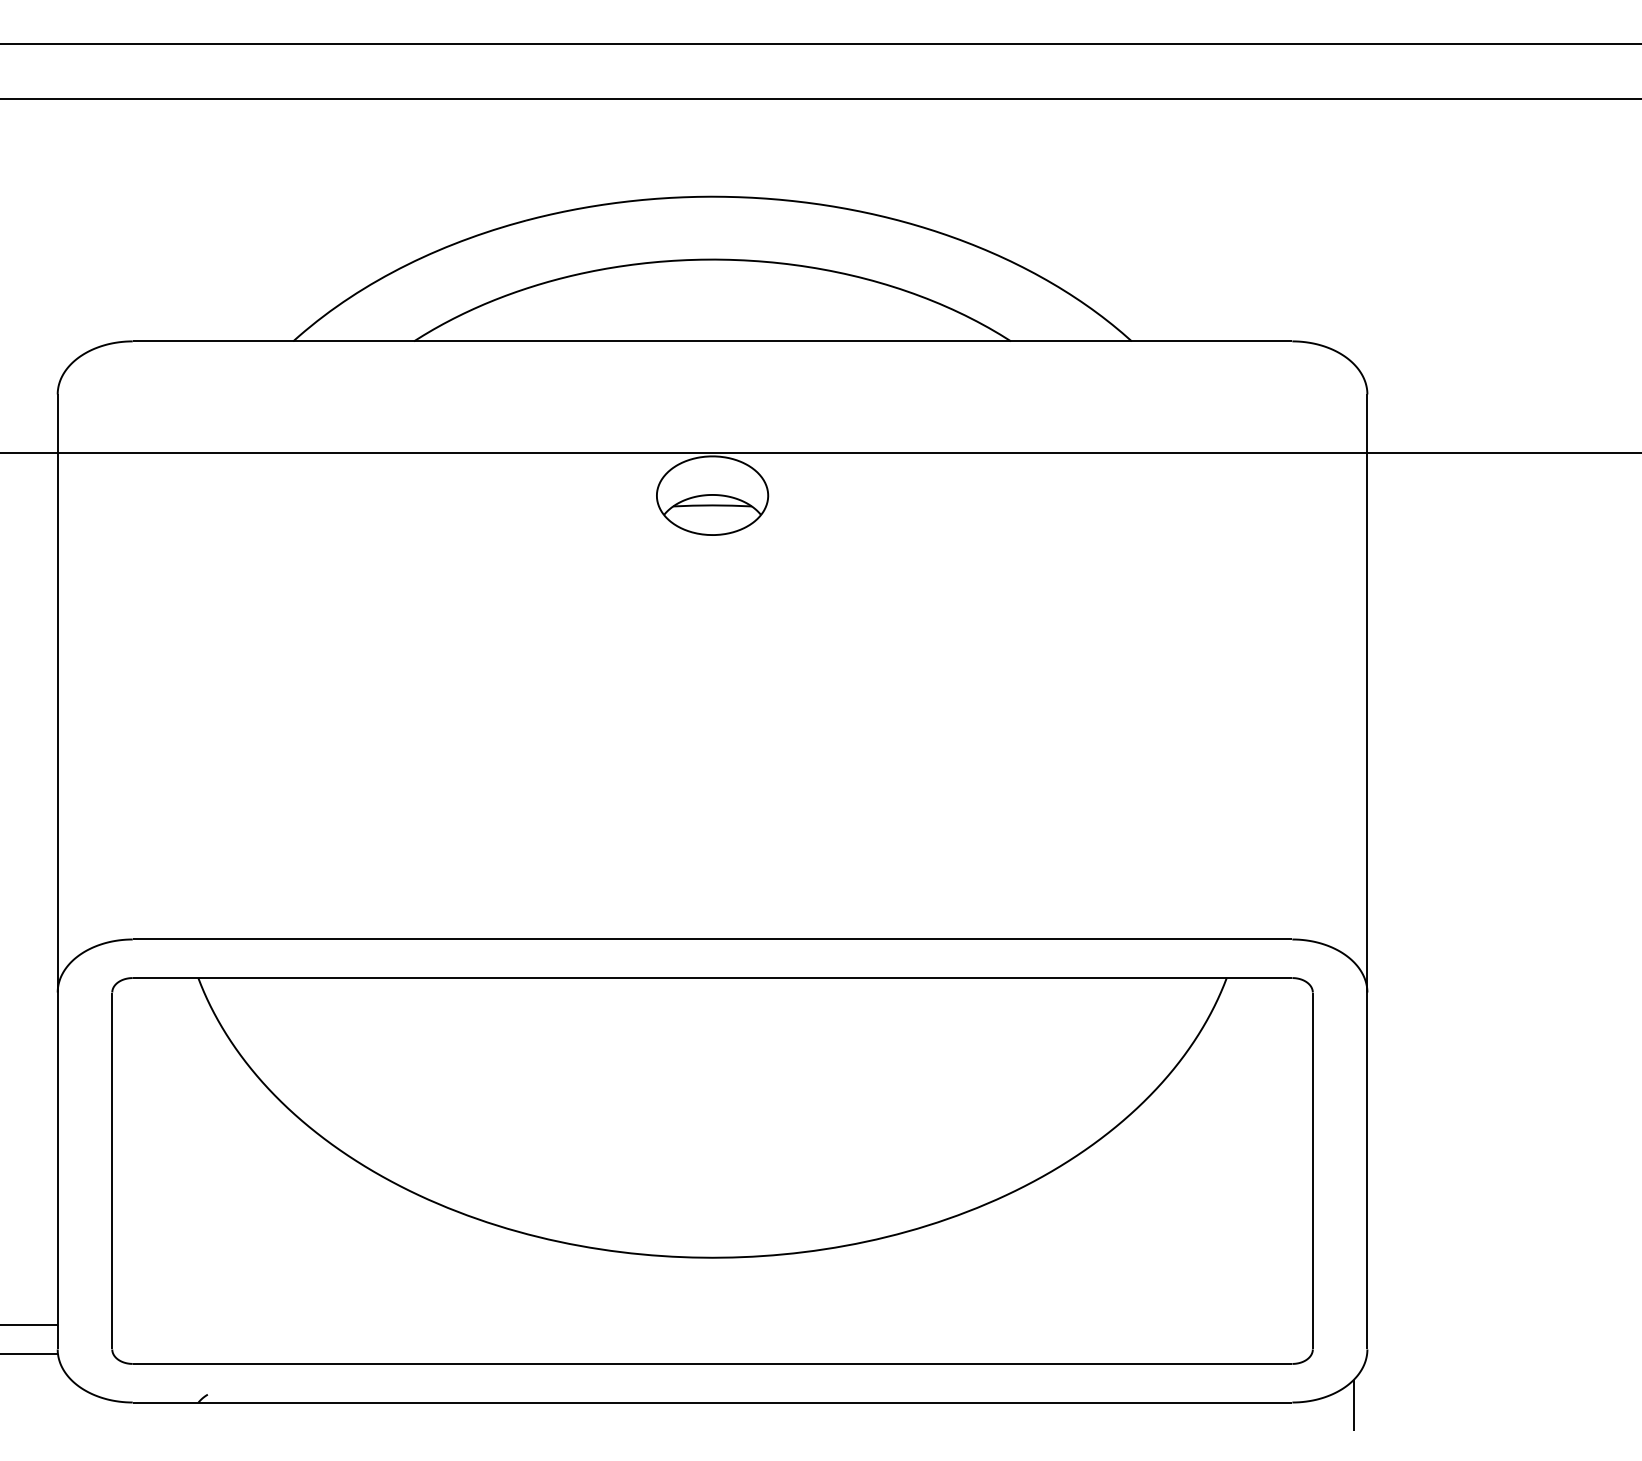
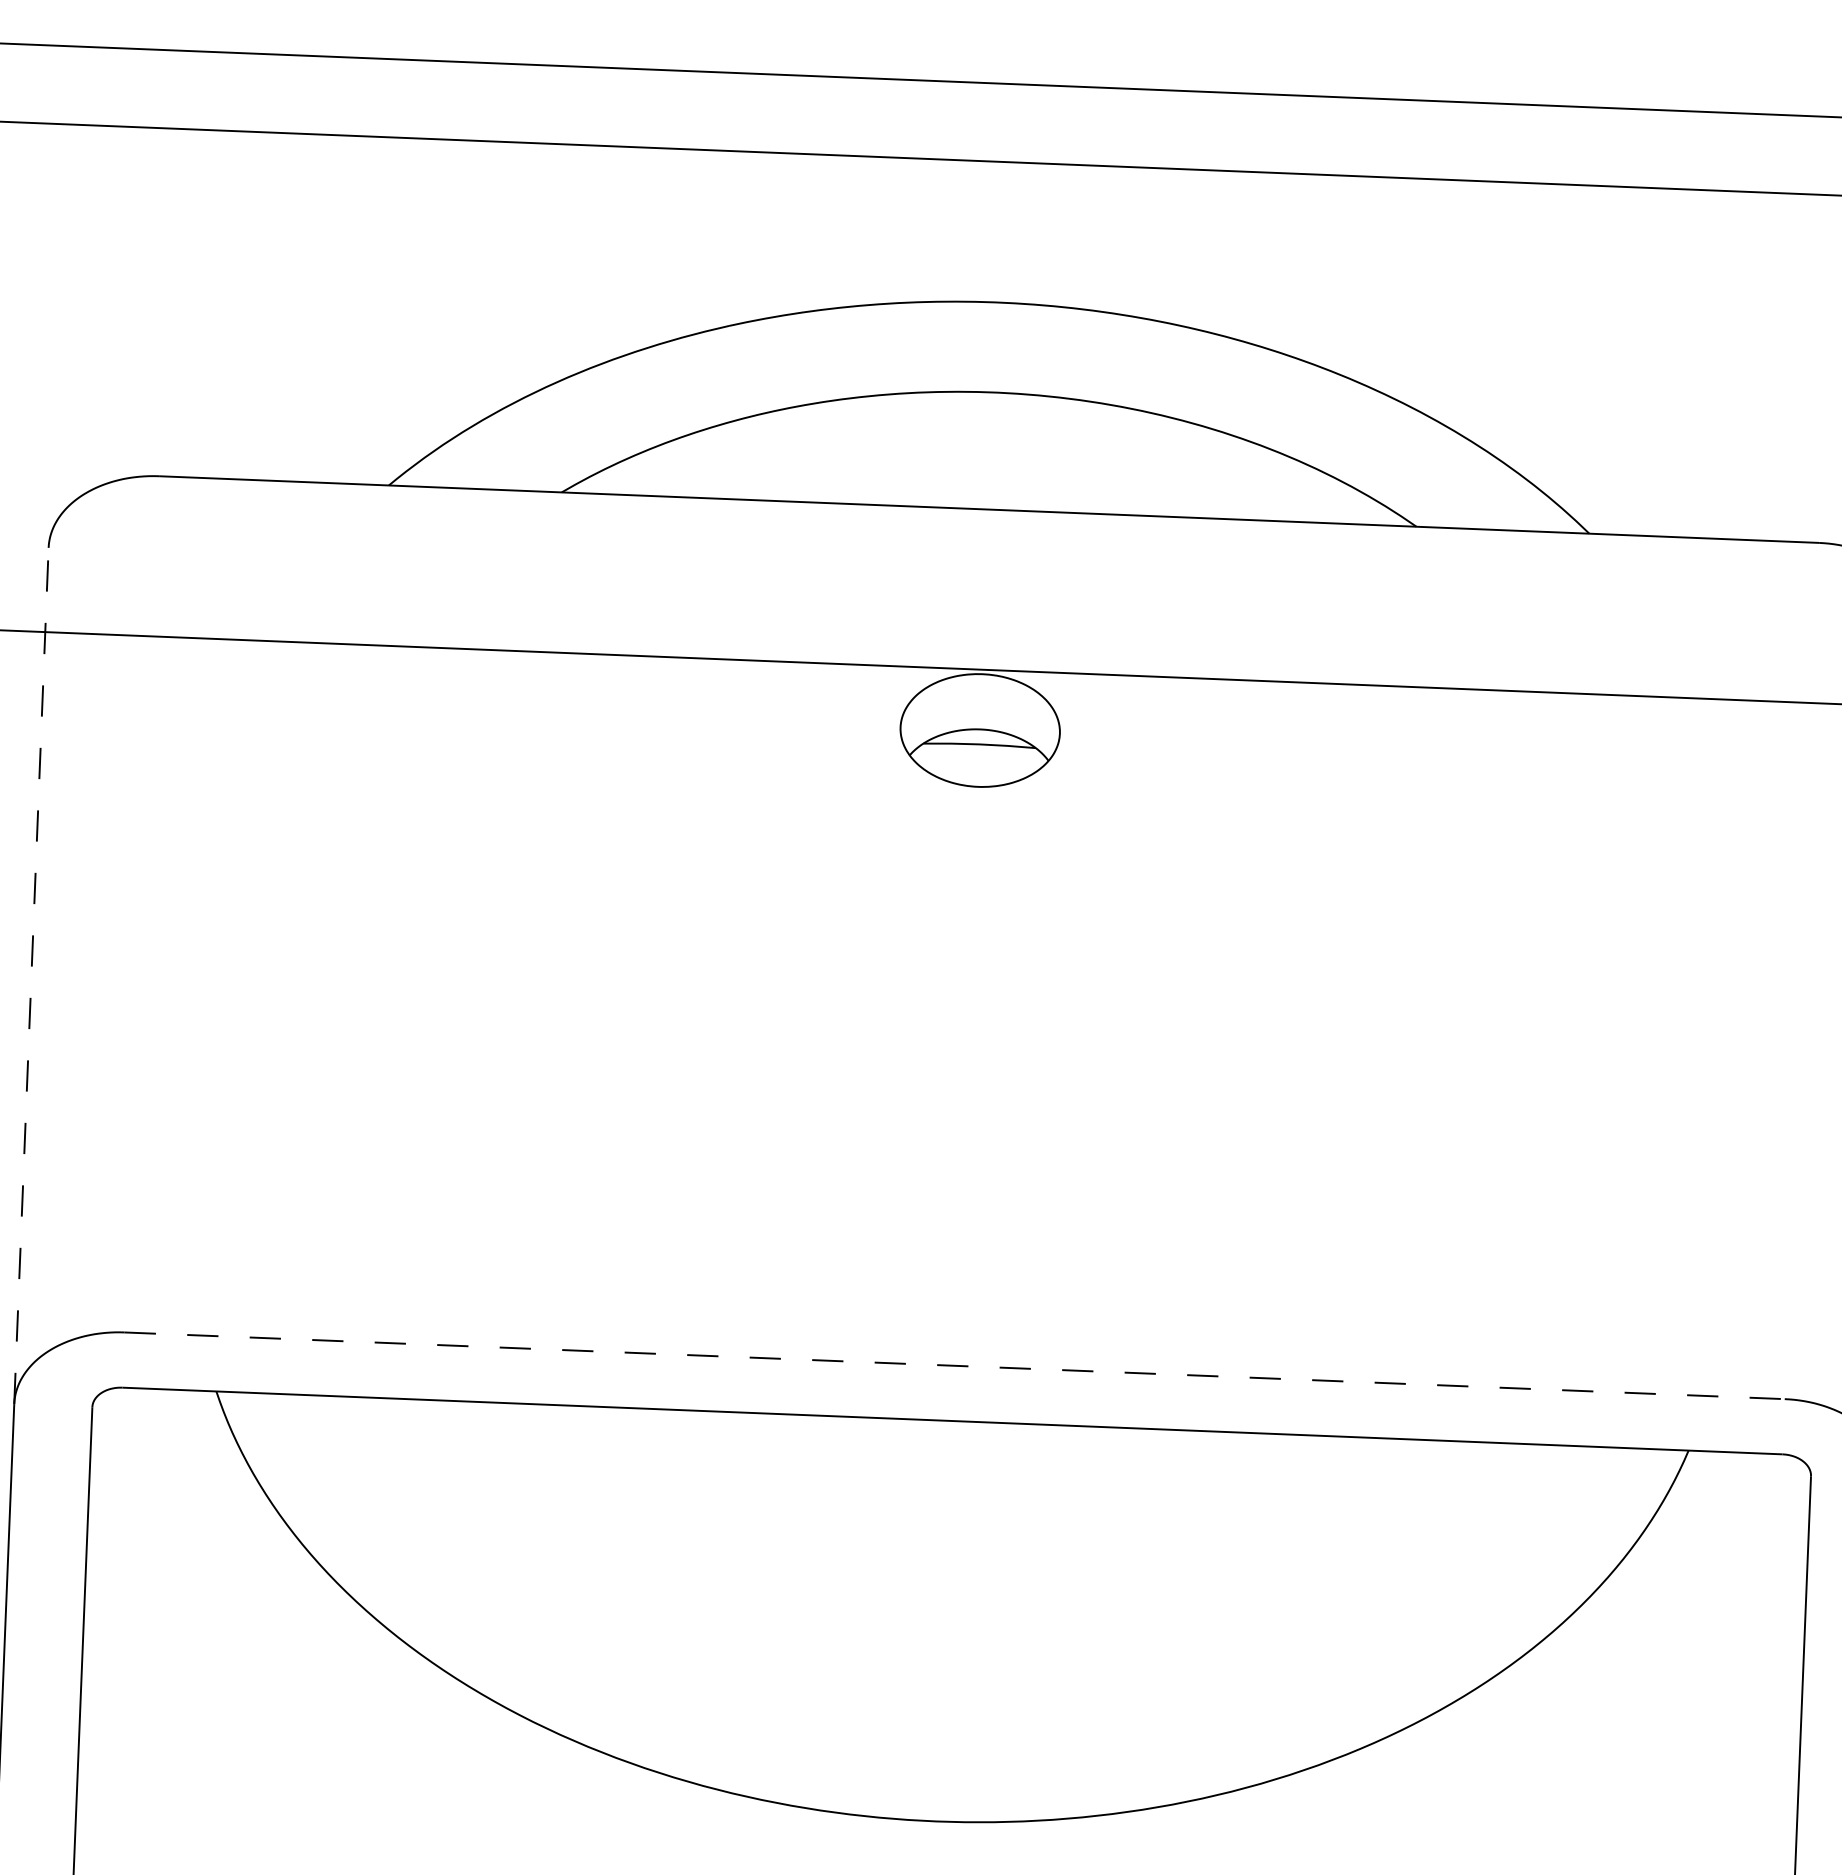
line: (57, 692) -> (31, 974), solid -> dashed
line: (712, 939) -> (954, 1365), solid -> dashed

